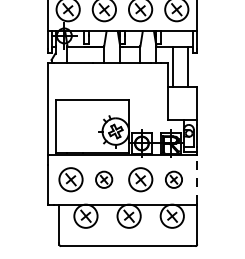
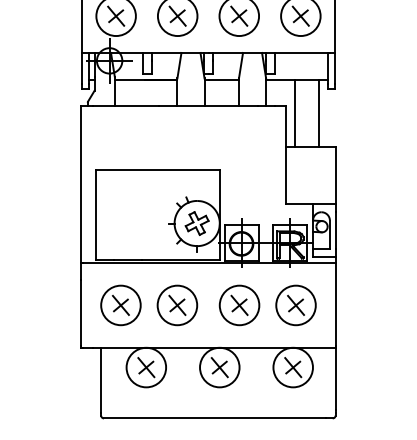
line: (197, 178) -> (336, 303), dashed -> solid
part: (103, 179) -> (176, 305), size x1.43
part: (173, 179) -> (295, 305), size x1.43

